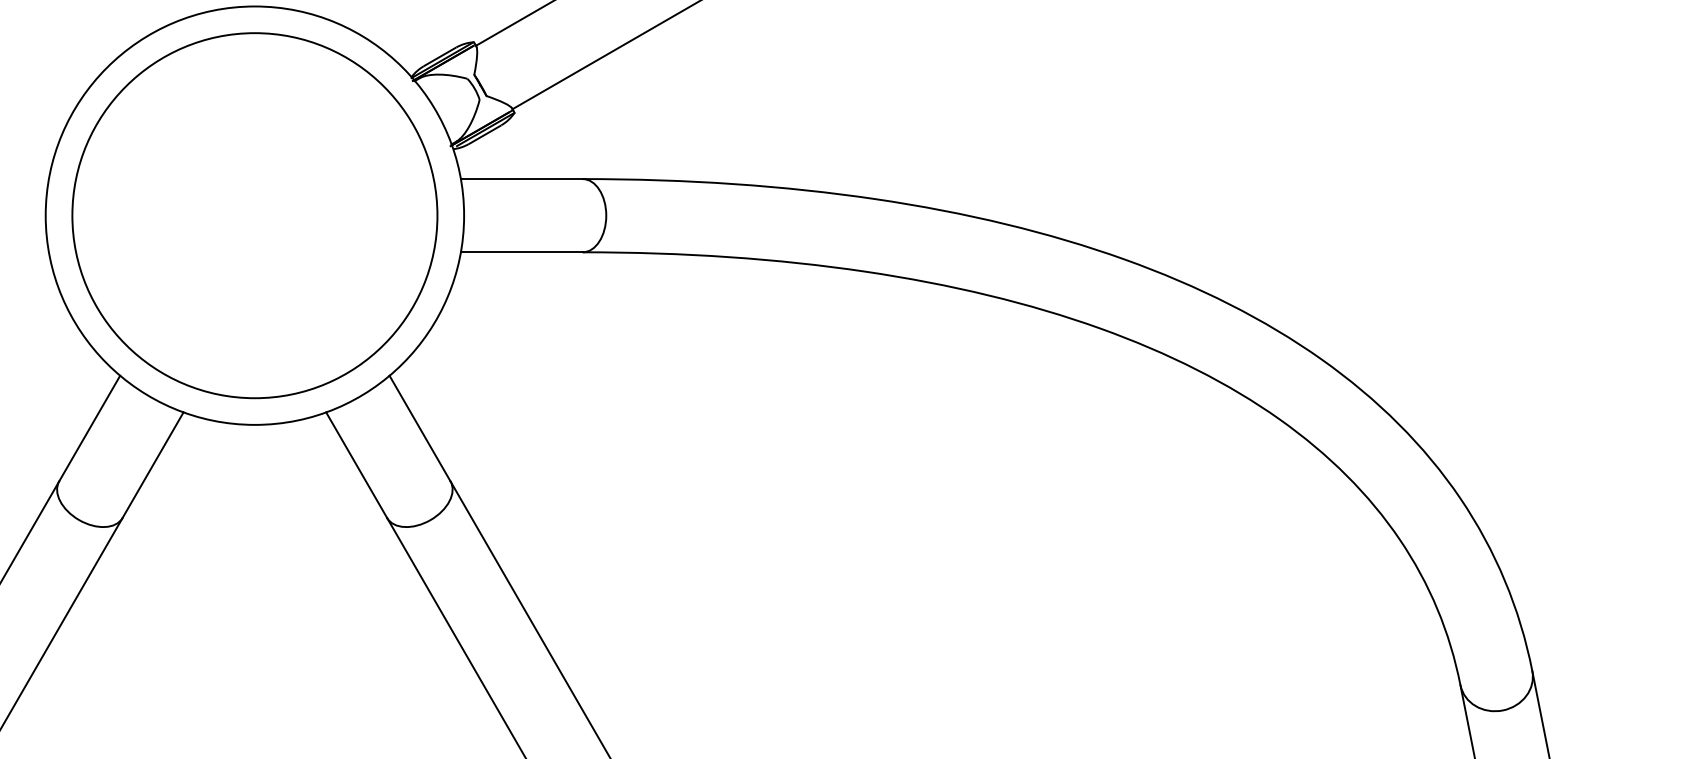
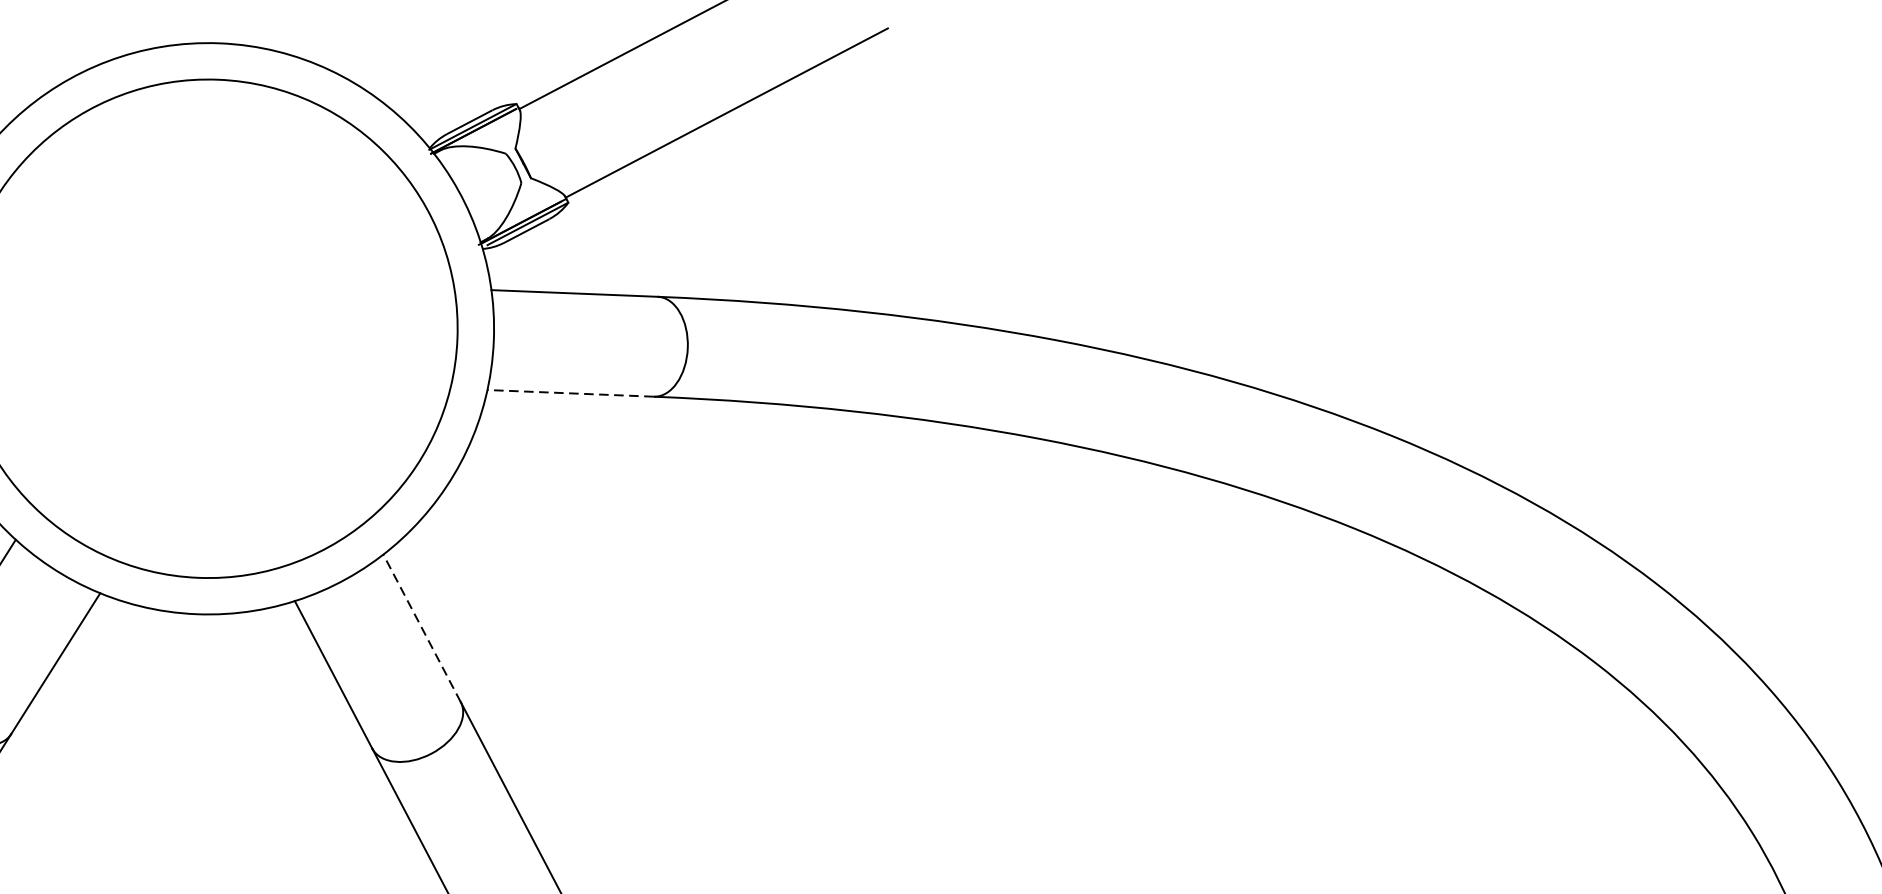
line: (521, 252) -> (570, 393), solid -> dashed
line: (420, 428) -> (422, 628), solid -> dashed

